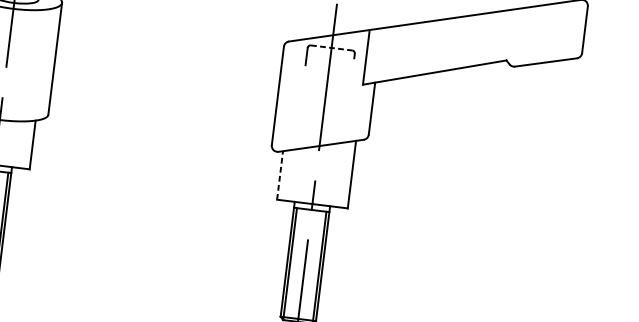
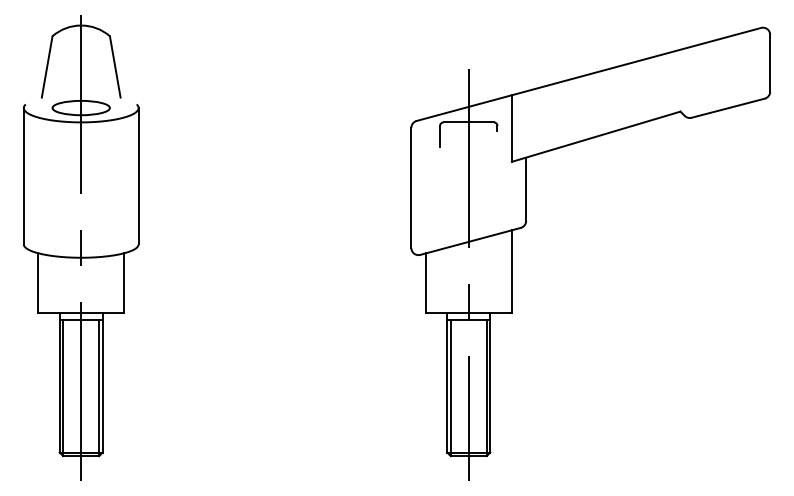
line: (332, 48) -> (469, 122), dashed -> solid
line: (279, 175) -> (425, 283), dashed -> solid

